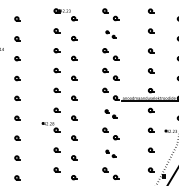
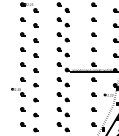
part: (110, 34) -> (63, 22), size x1.67
part: (110, 113) -> (63, 81), size x1.43
part: (110, 153) -> (63, 111), size x1.67

